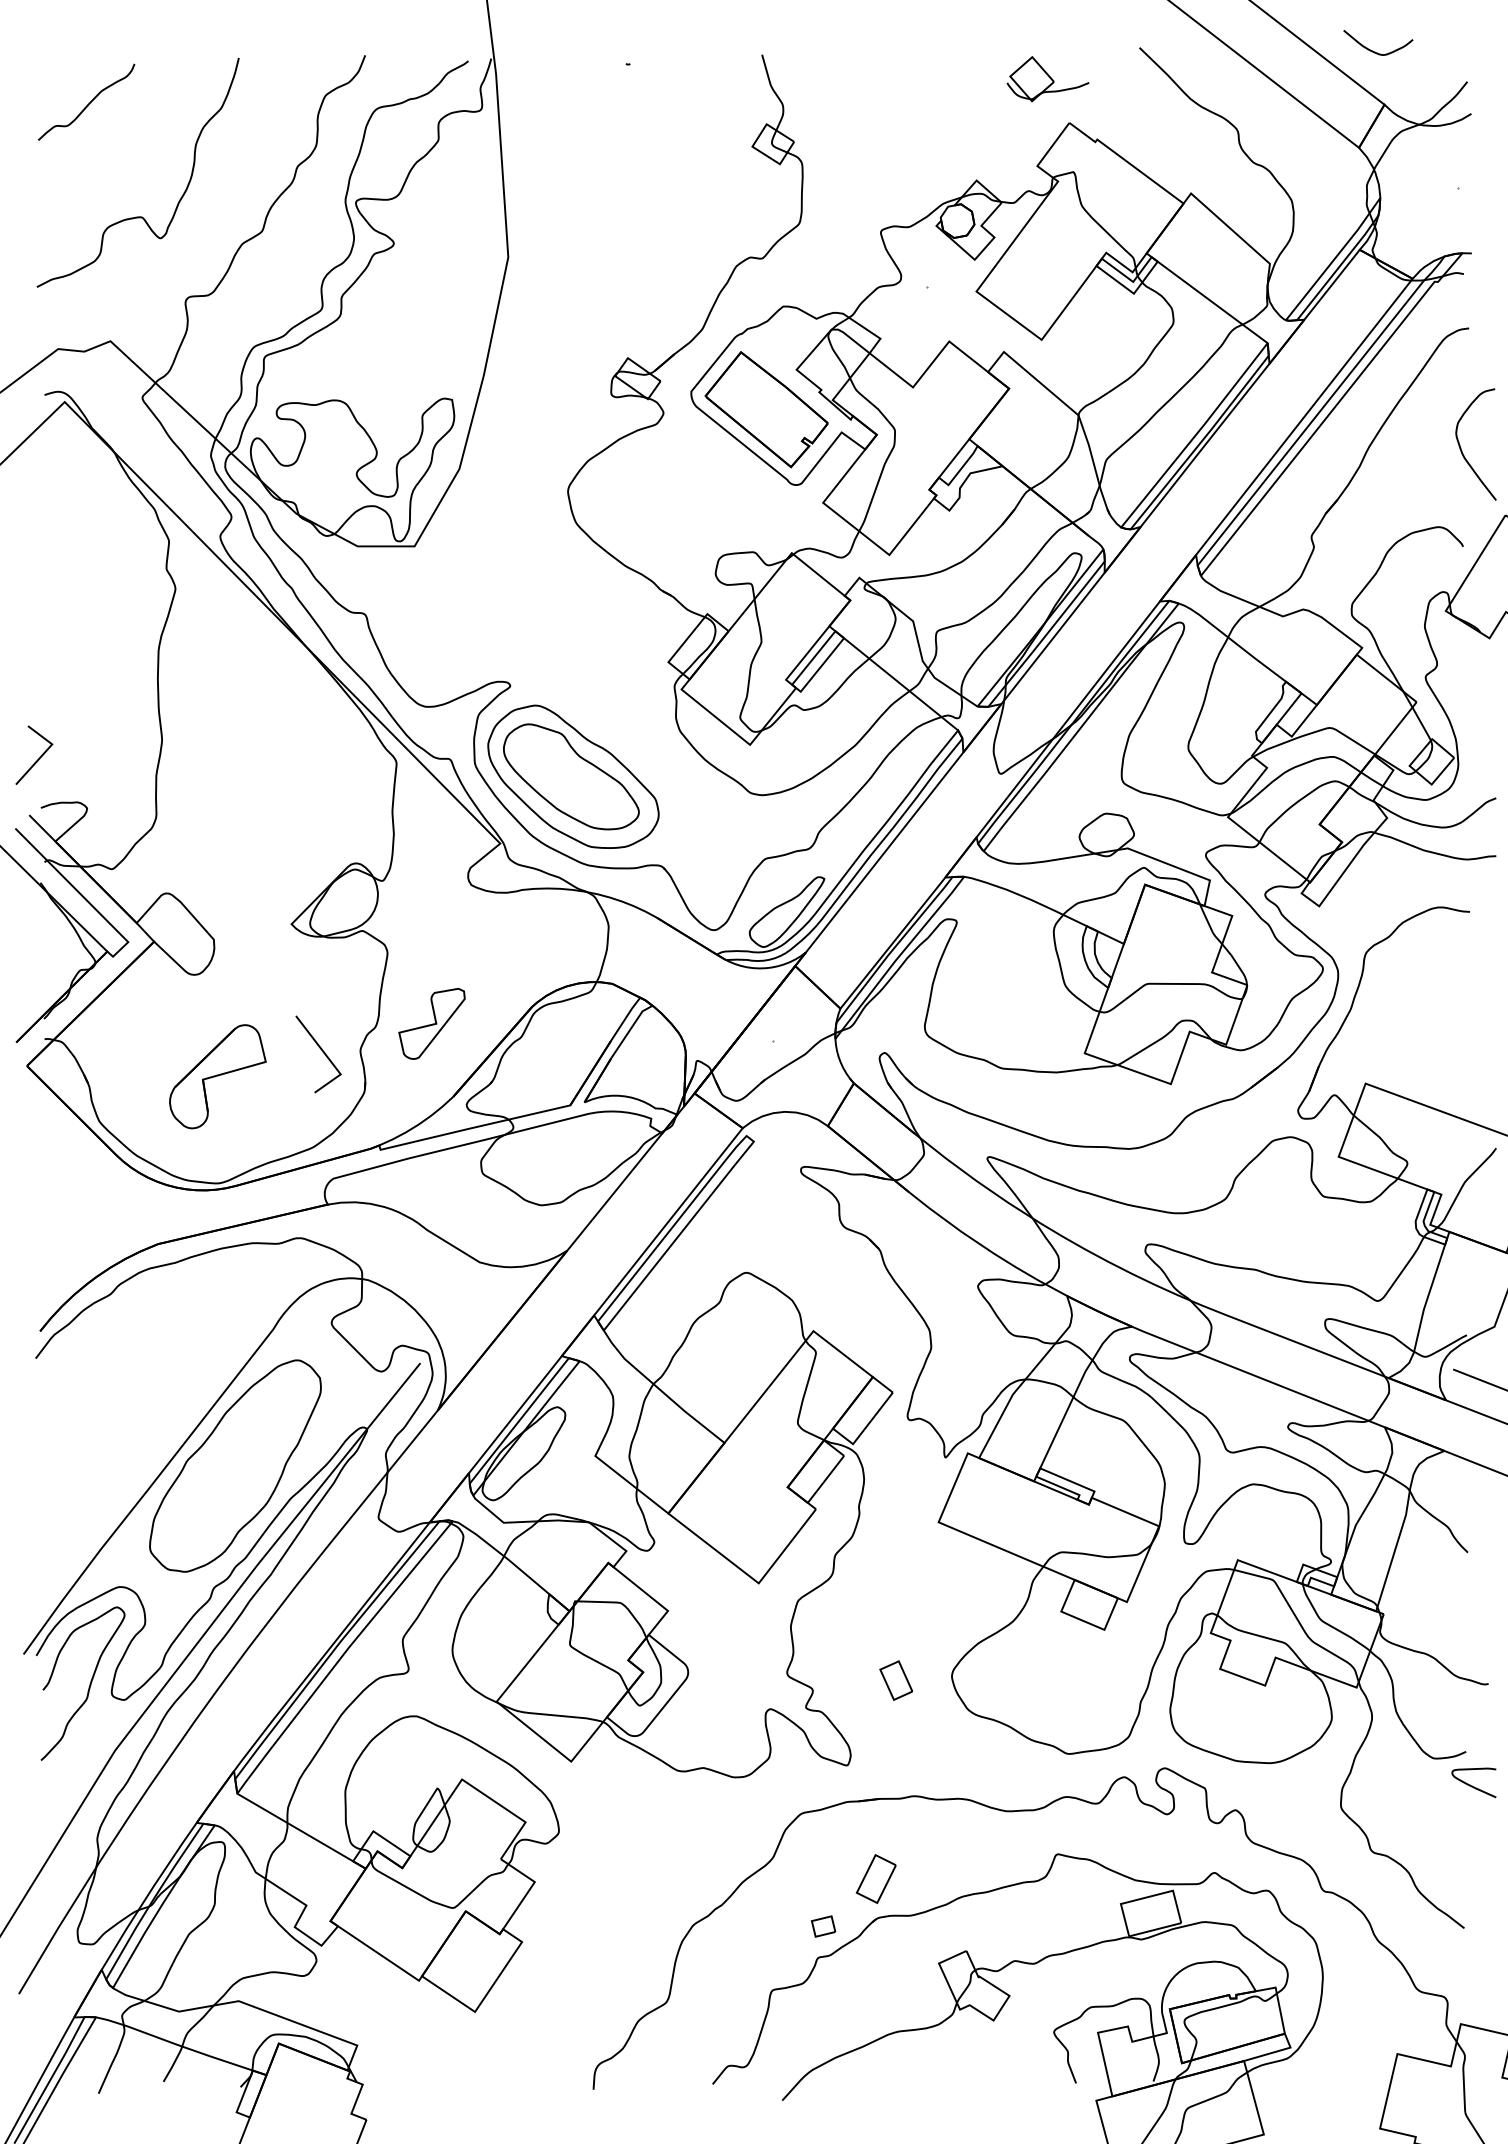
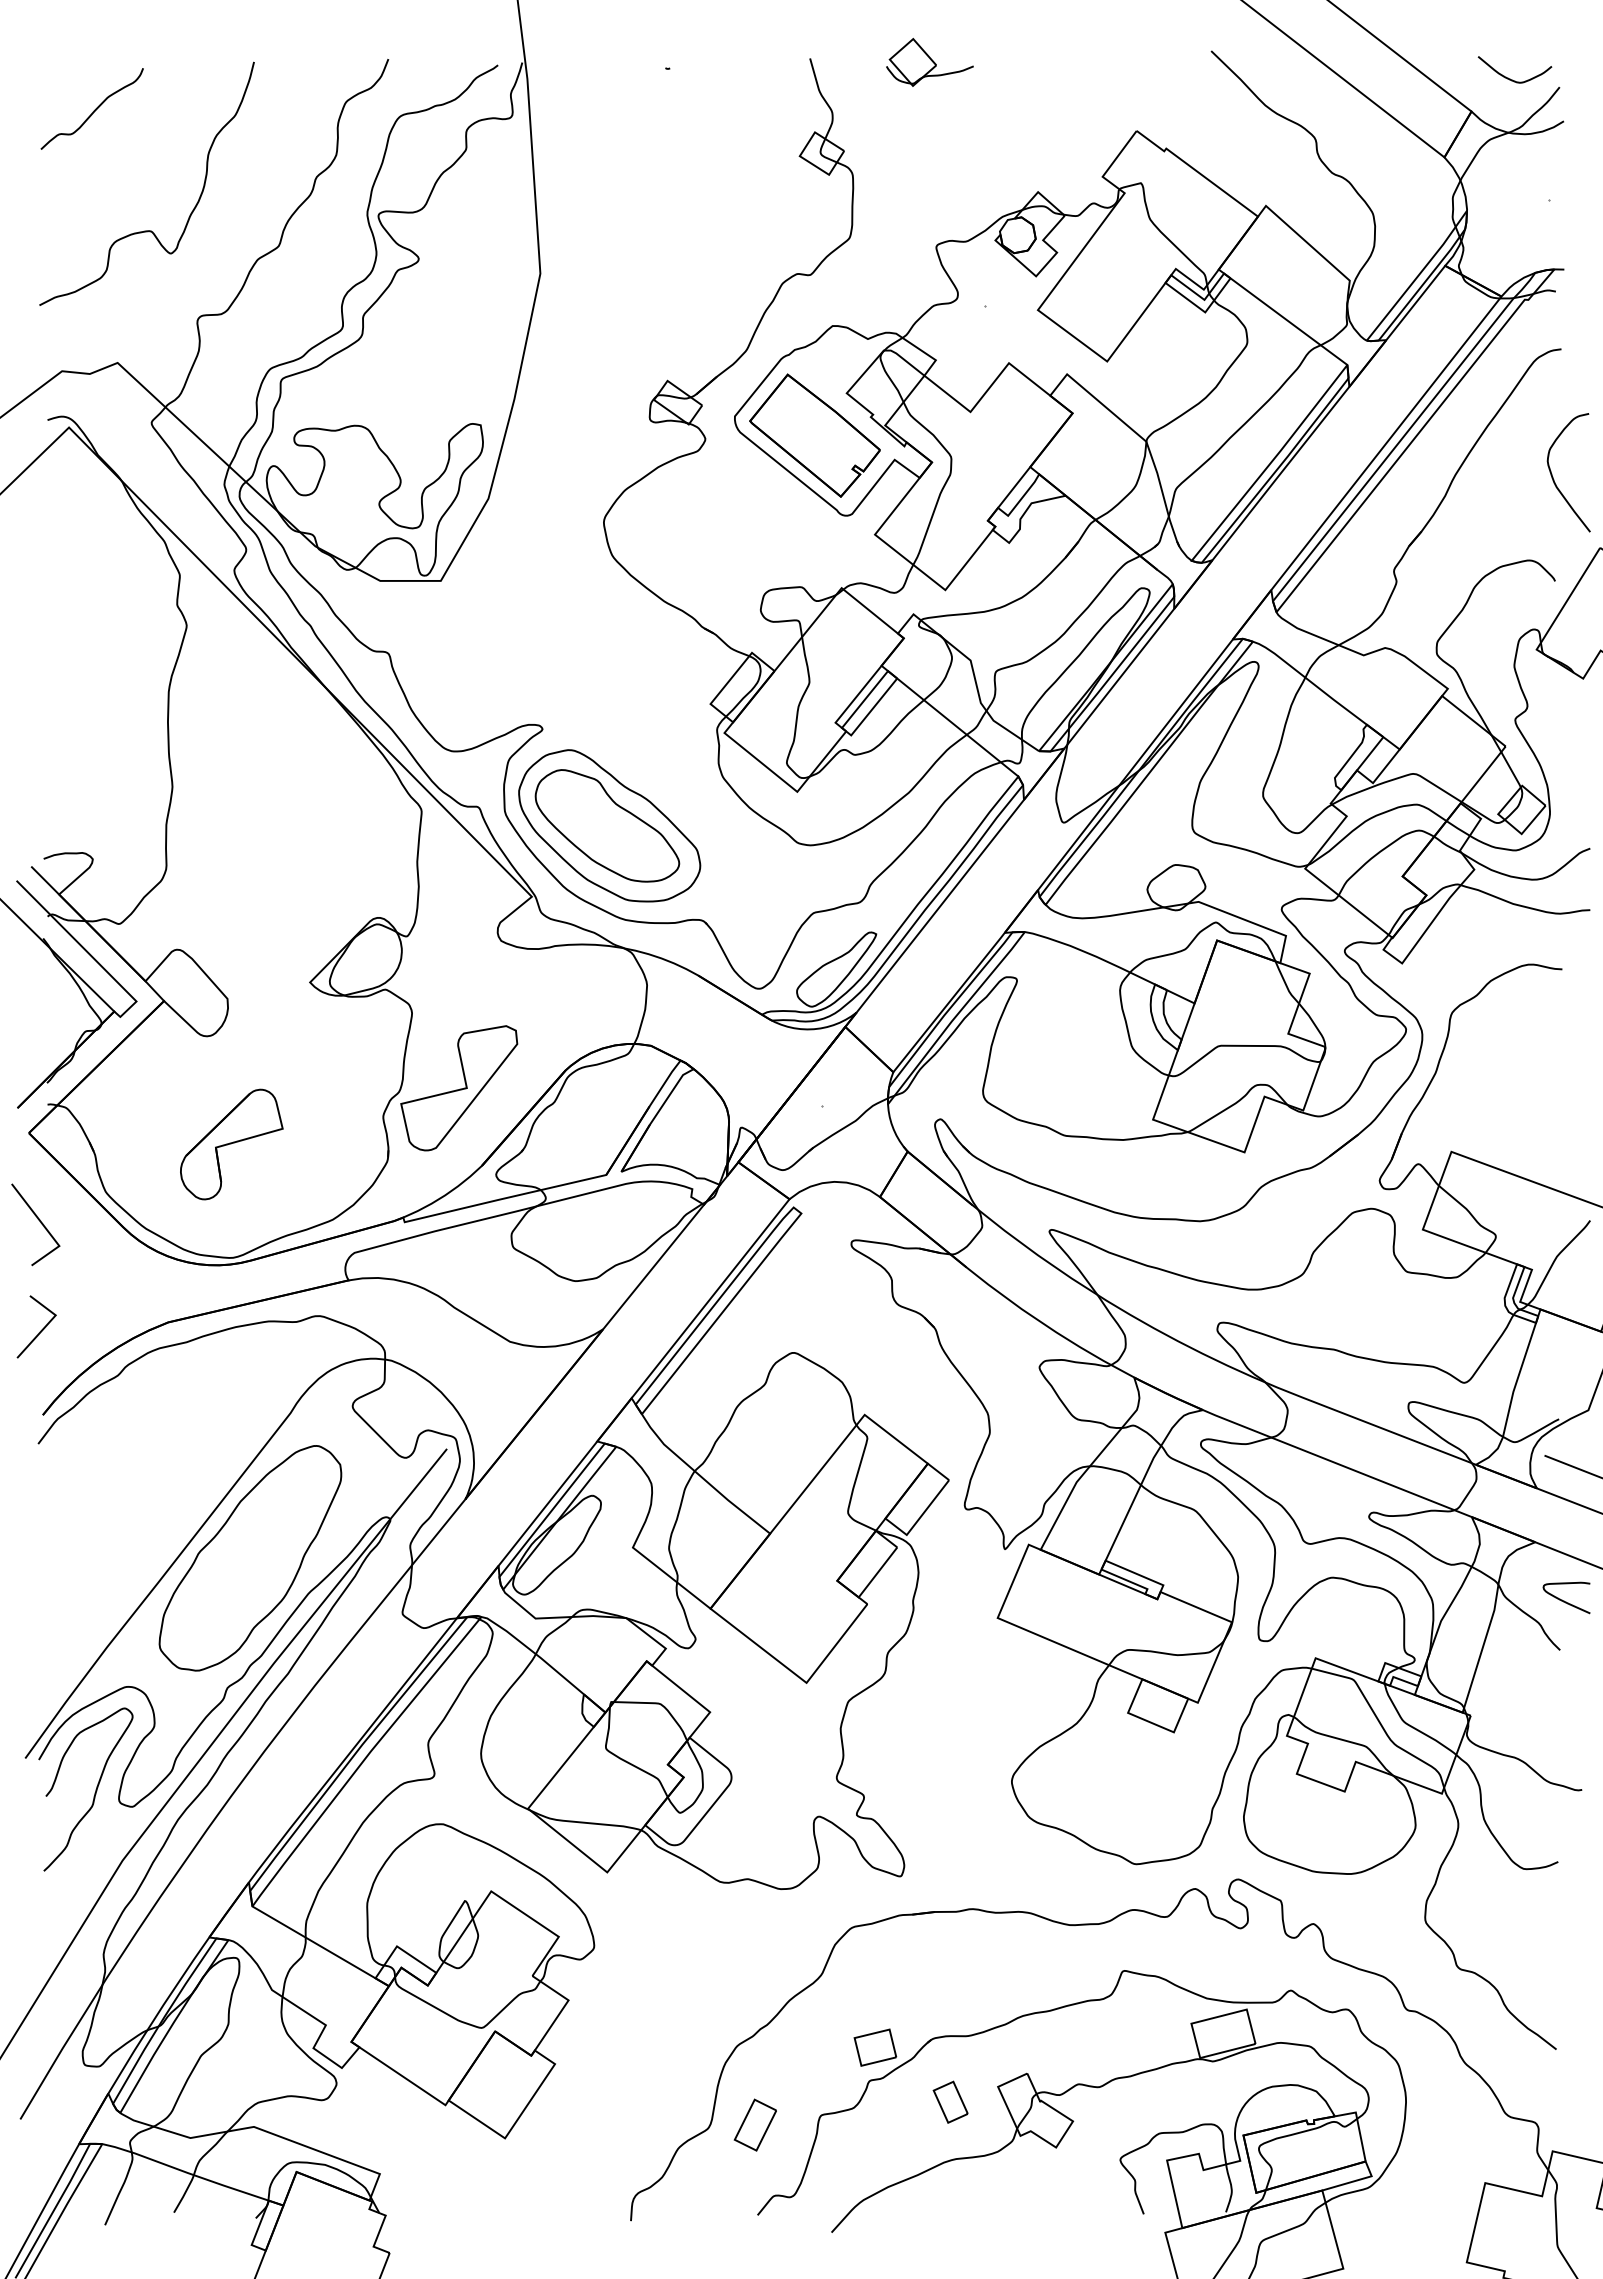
curve: (1374, 51) -> (1510, 78), moved
part: (1047, 79) -> (929, 62), moved
line: (37, 758) -> (40, 1330), moved
part: (432, 1024) -> (459, 1088), size x1.67
line: (321, 1050) -> (38, 1220), moved
part: (896, 1679) -> (950, 2101), moved
curve: (1471, 1785) -> (1564, 1600), moved
part: (875, 1878) -> (754, 2124), moved
part: (823, 1926) -> (875, 2047), size x1.67

